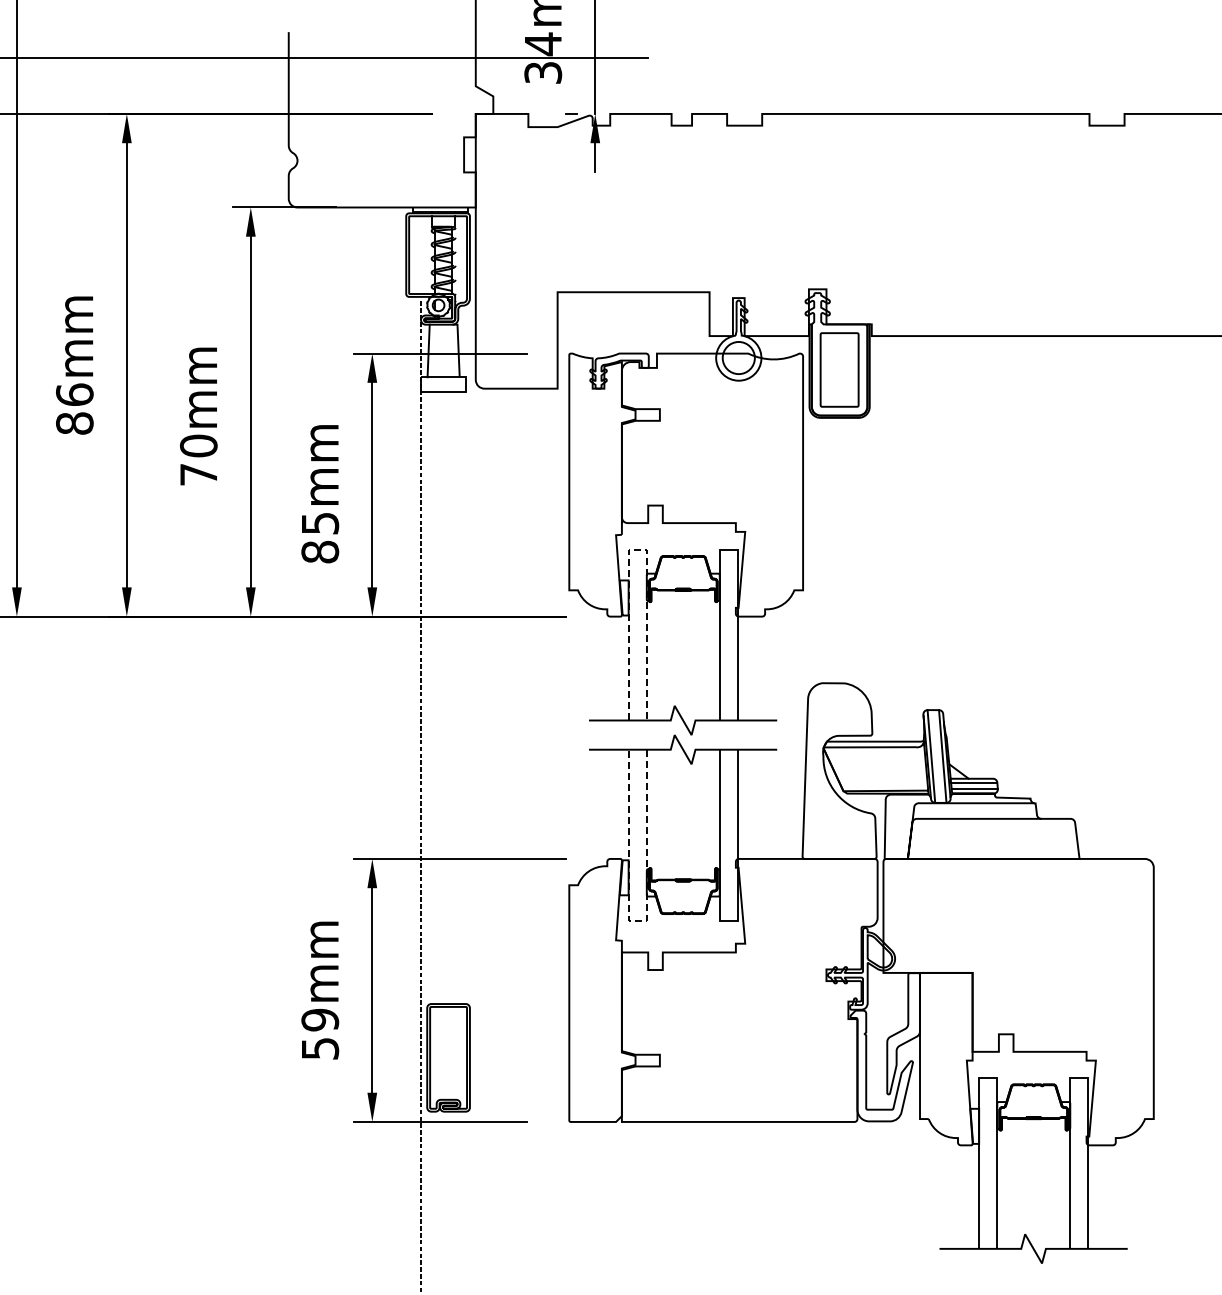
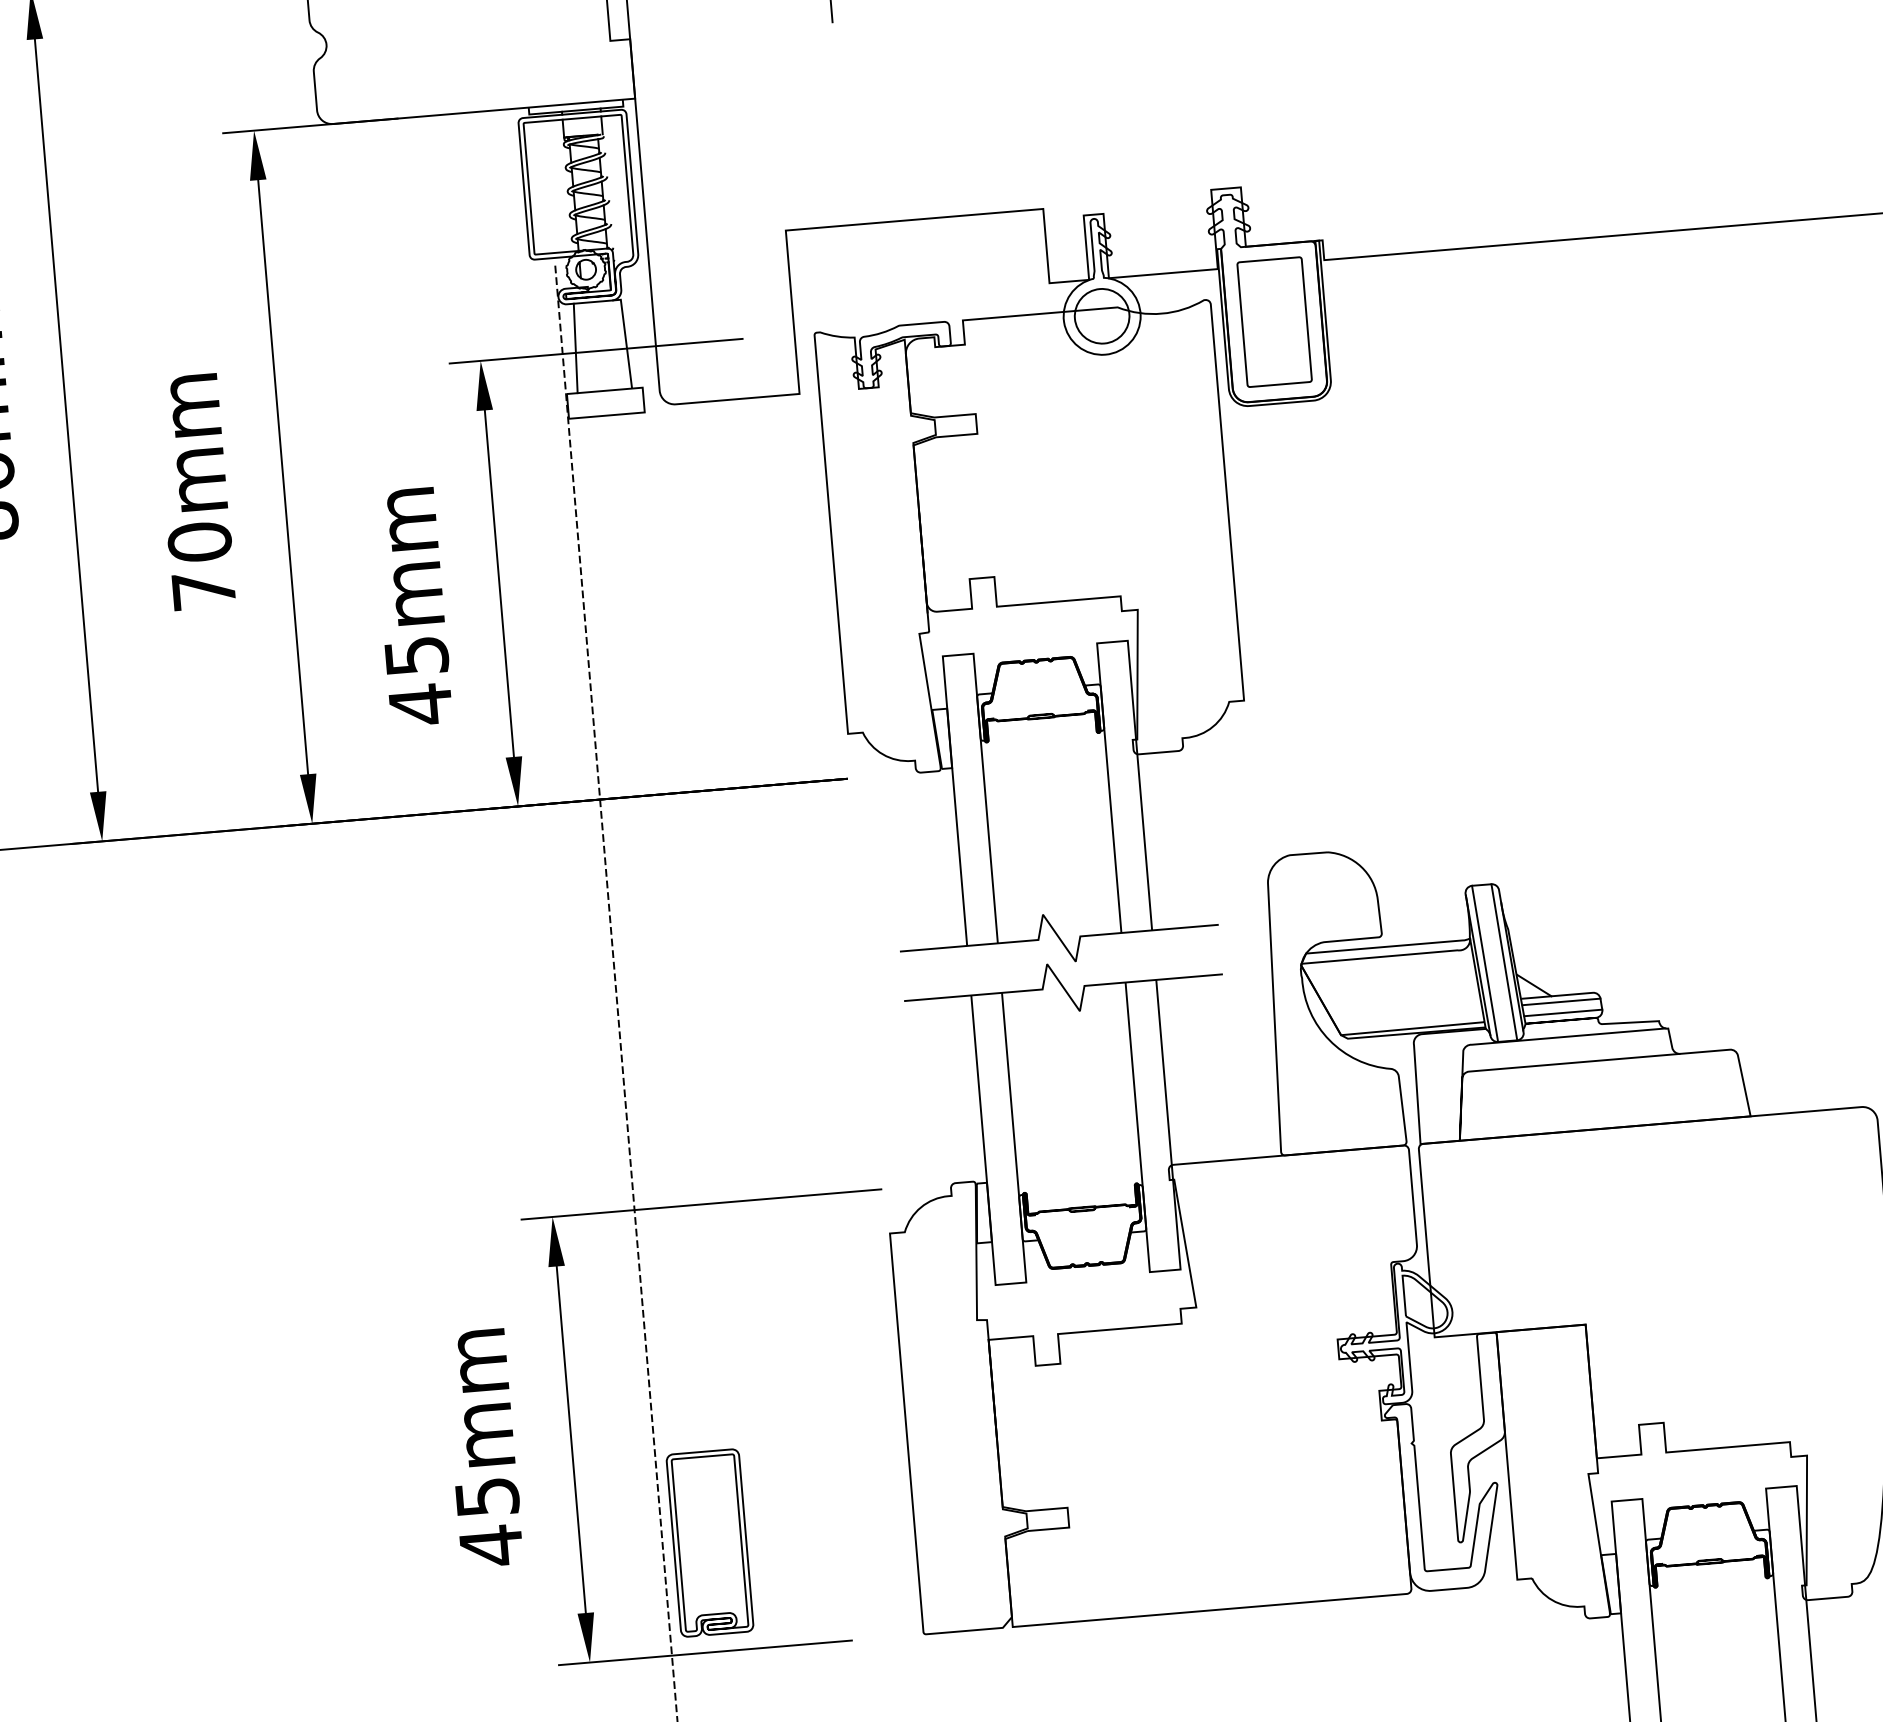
line: (638, 549) -> (959, 654), dashed -> solid
text: (320, 552) -> (421, 705), 85mm -> 45mm
line: (637, 920) -> (1010, 1283), dashed -> solid
text: (320, 1034) -> (489, 1521), 59mm -> 45mm

